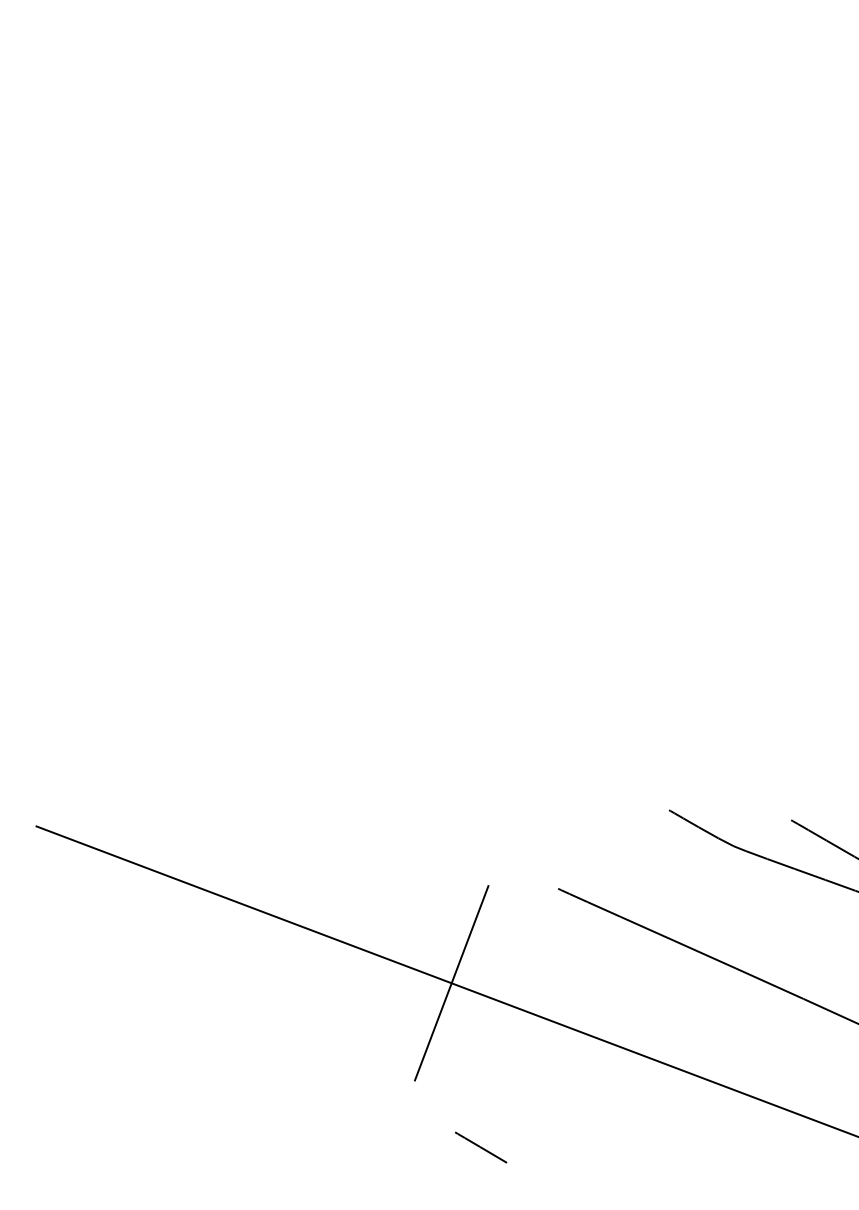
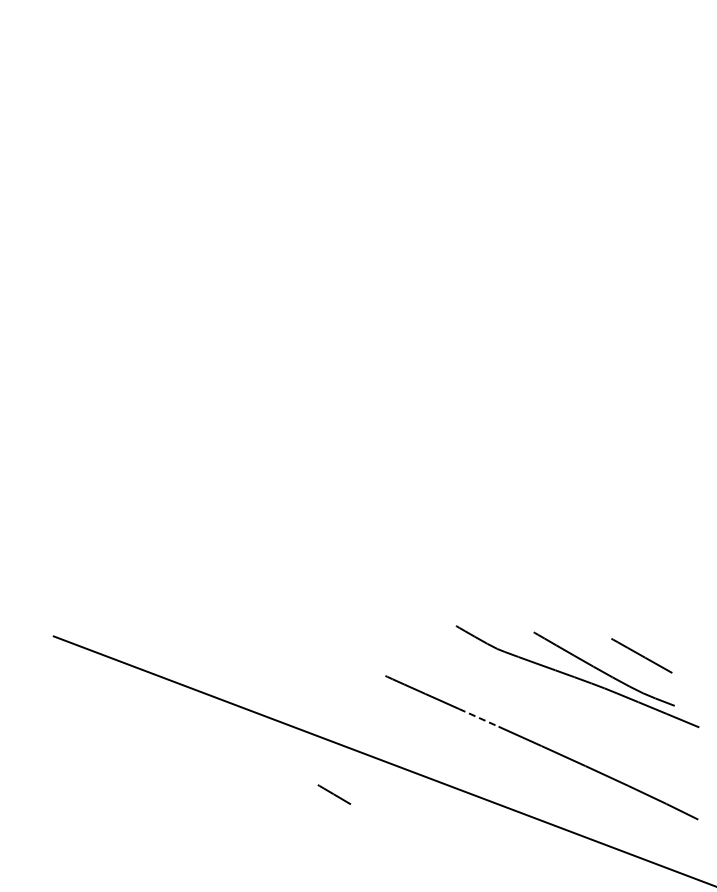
line: (704, 954) -> (478, 717), solid -> dashed
line: (451, 982) -> (317, 735), removed
line: (481, 1147) -> (334, 794), moved

